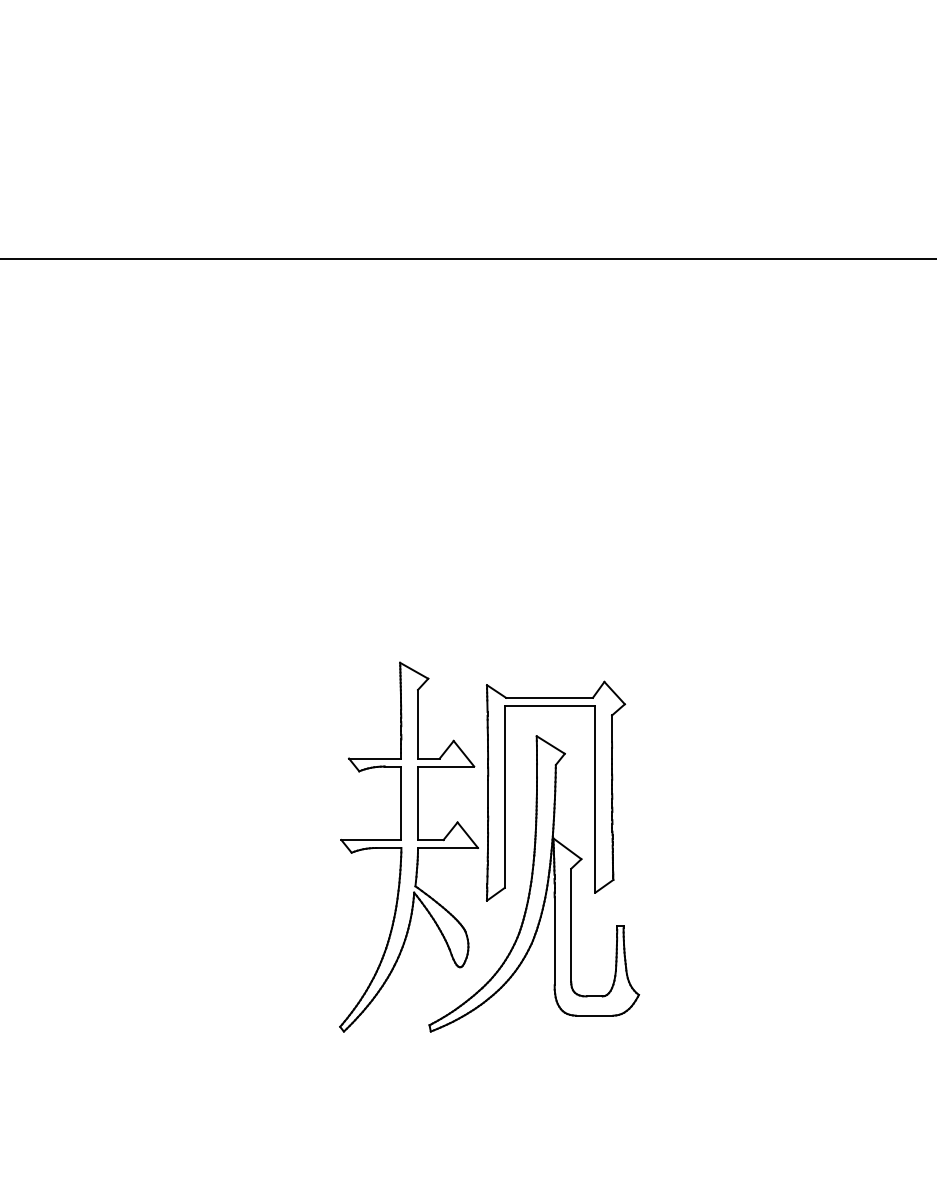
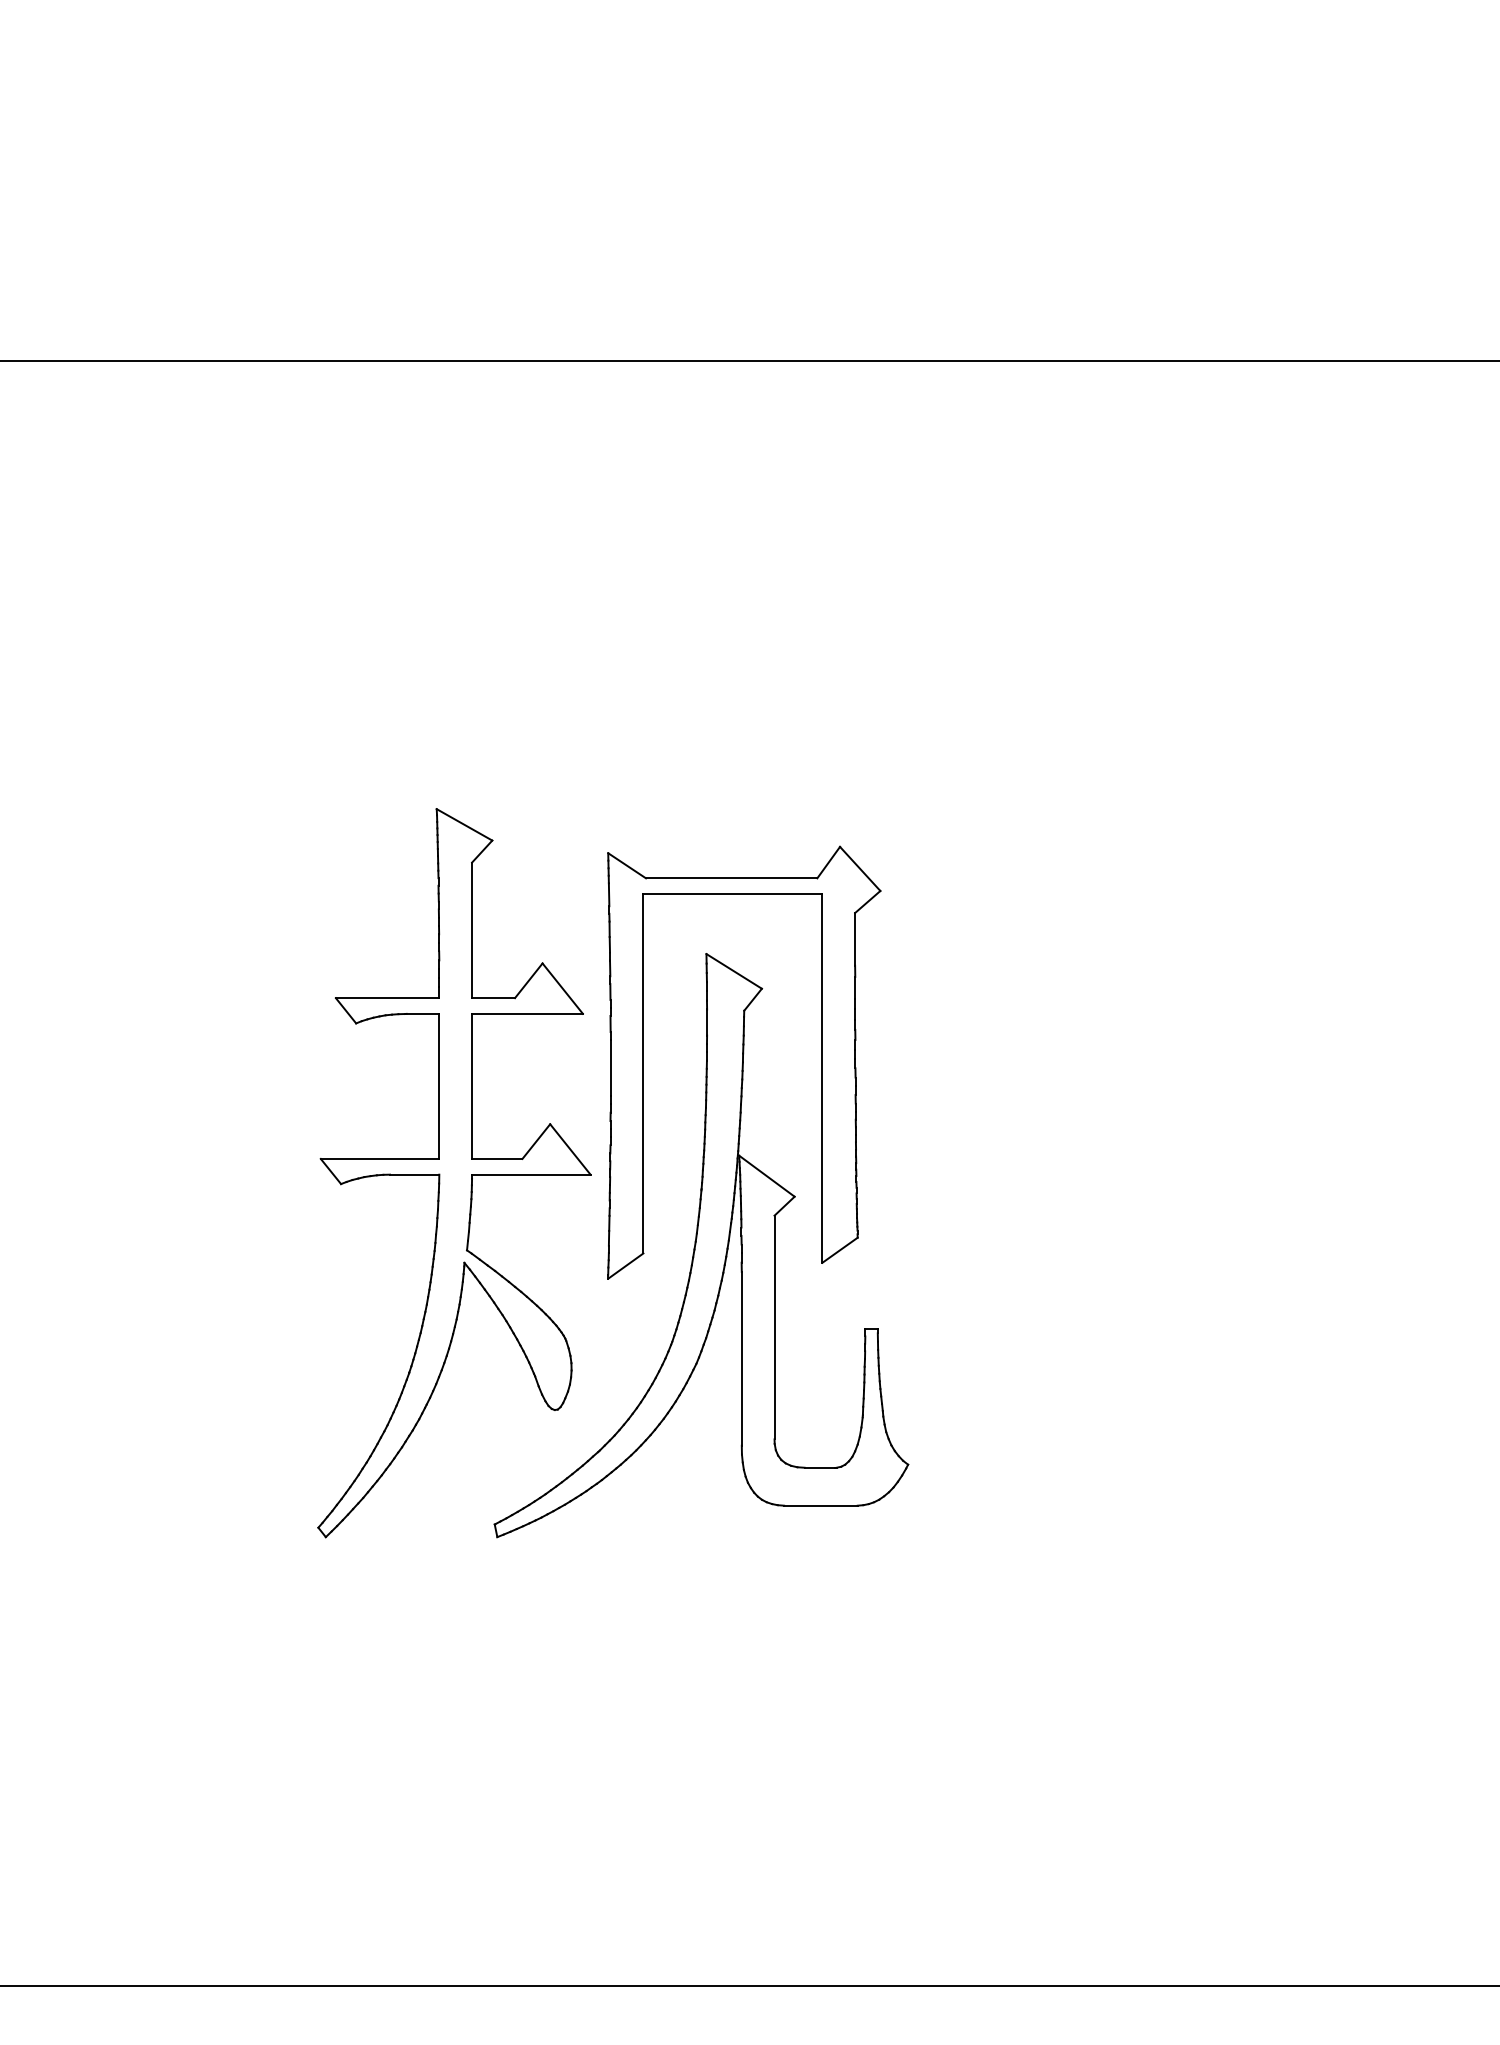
part: (489, 847) -> (613, 1173), size x1.43

